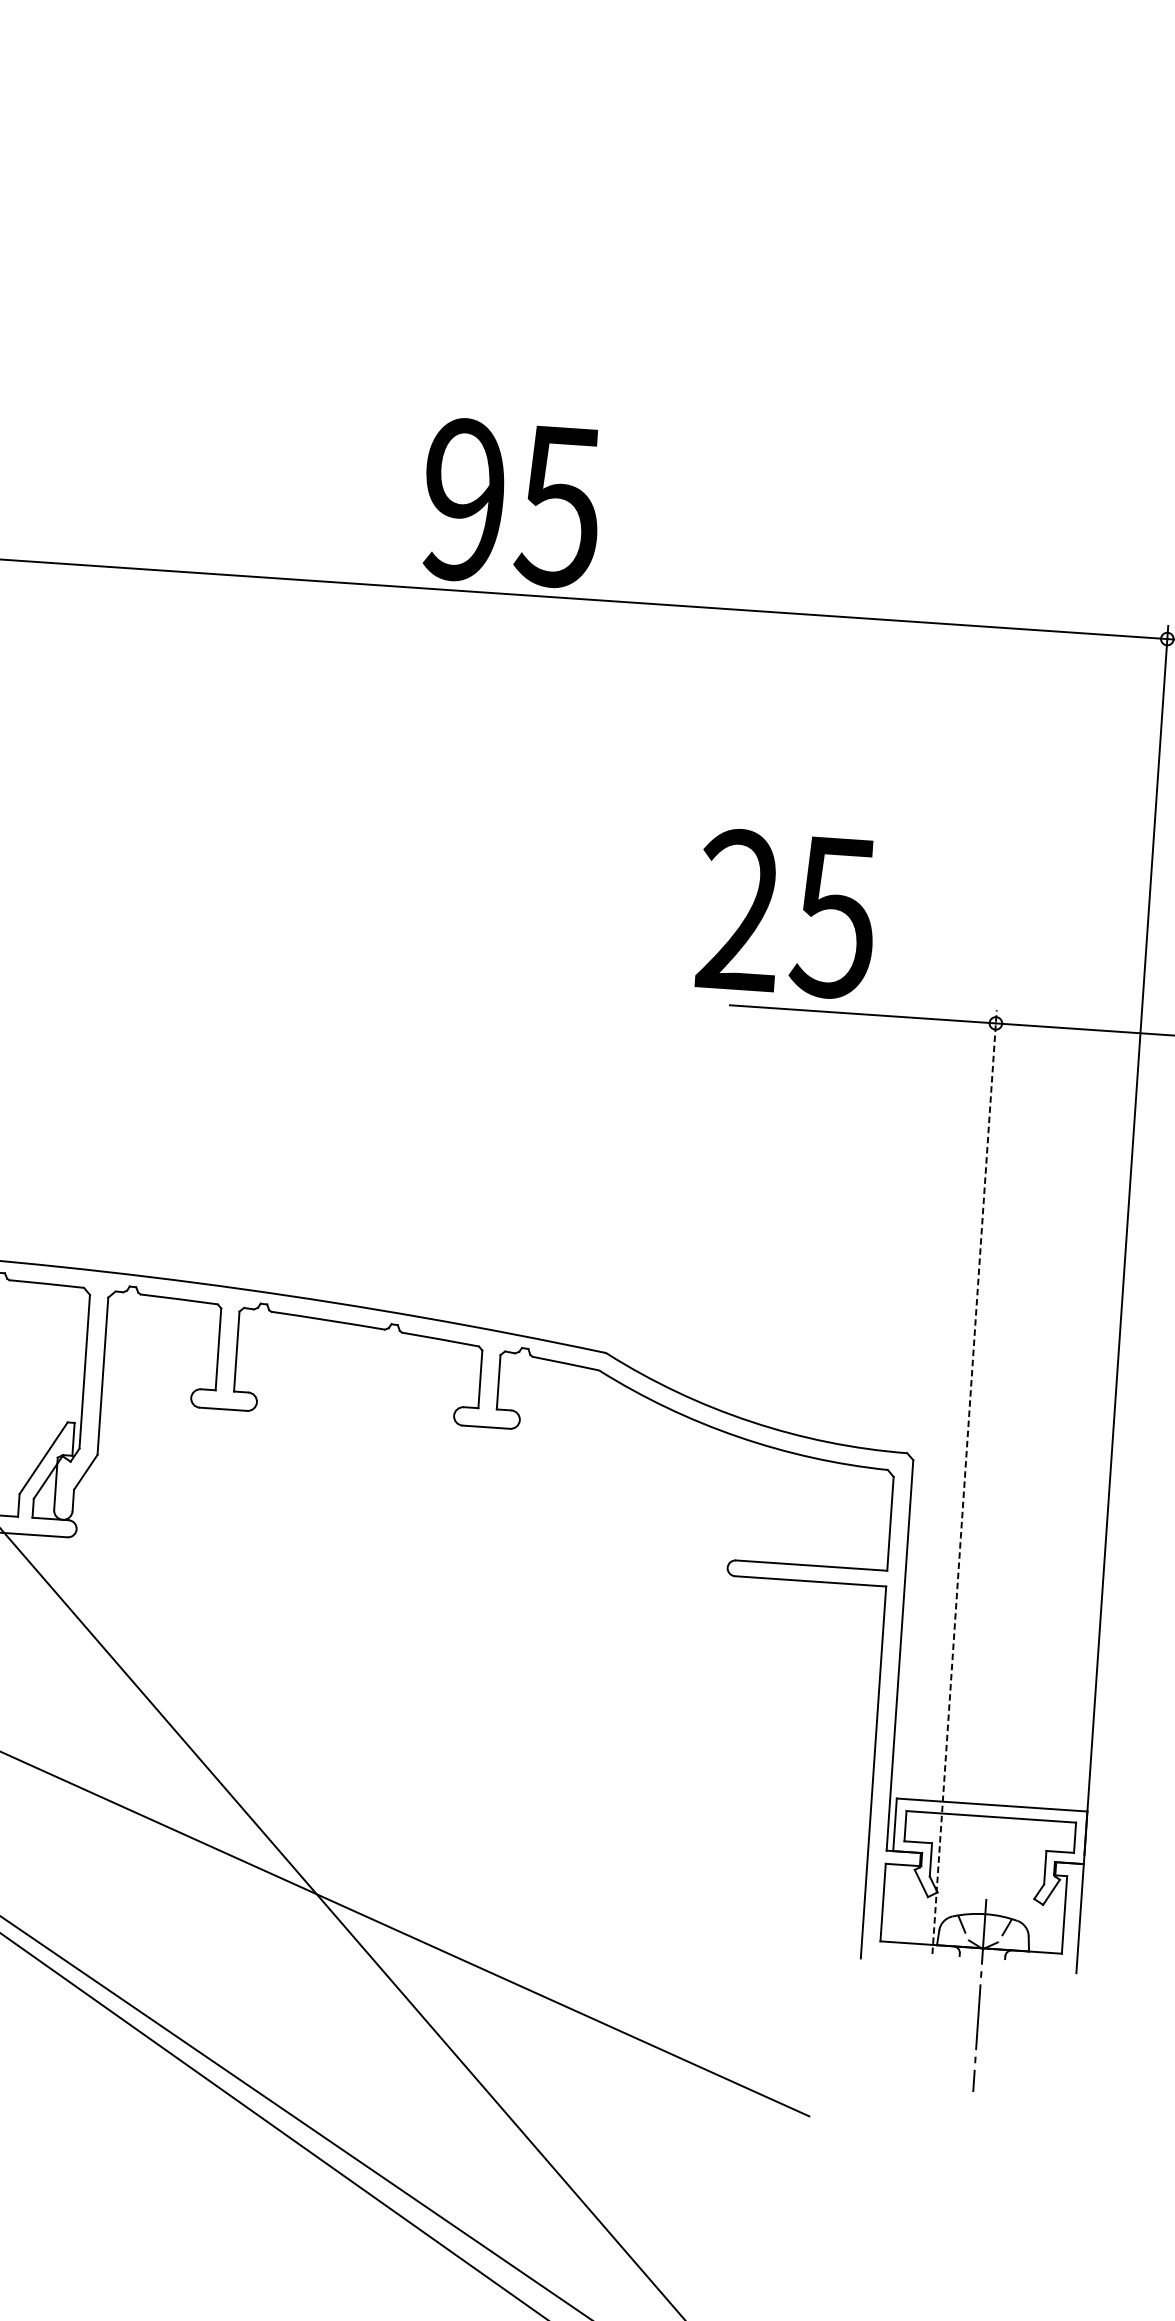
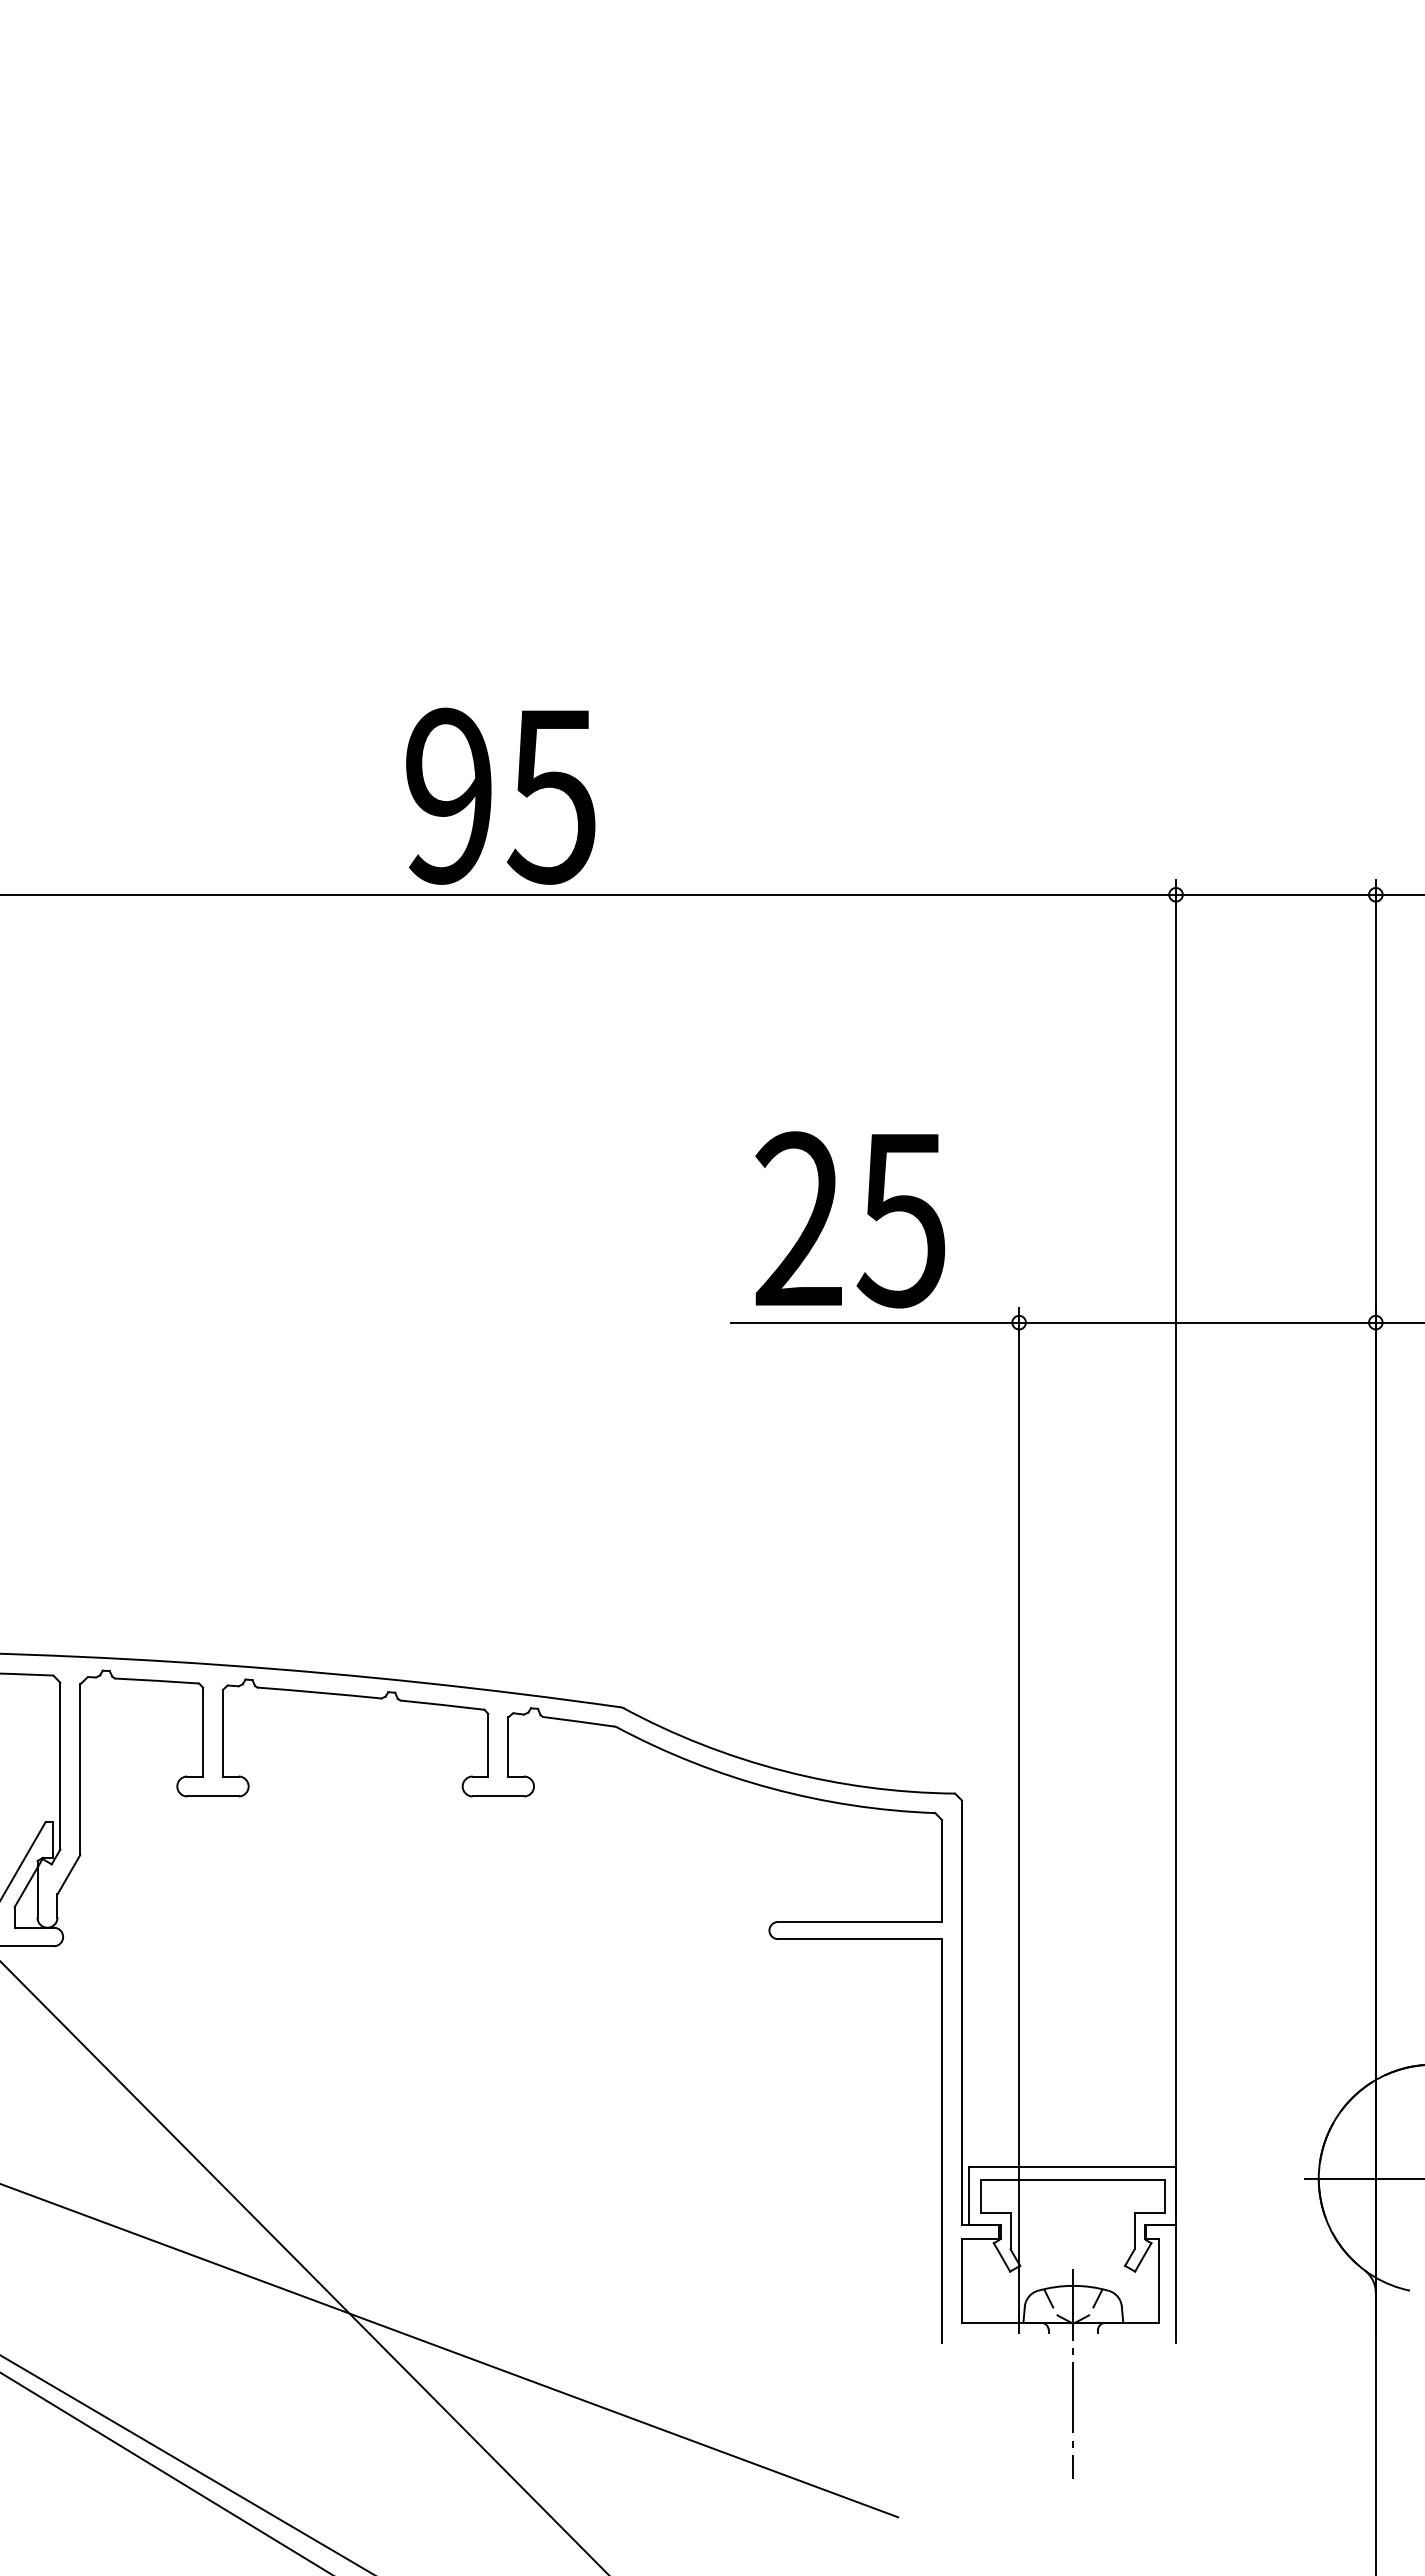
text: (511, 502) -> (500, 795), moved
text: (787, 913) -> (850, 1219), moved
line: (964, 1482) -> (1019, 1820), dashed -> solid

